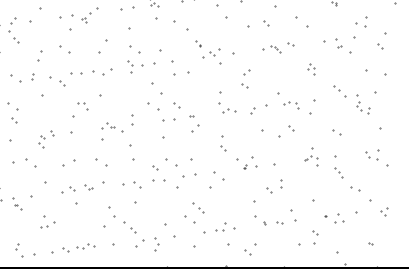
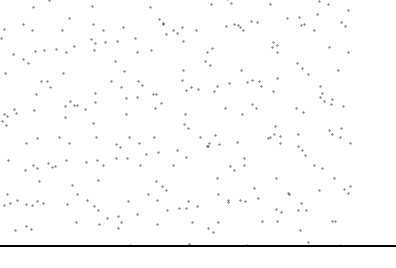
part: (363, 104) -> (326, 95), moved
part: (339, 218) -> (302, 207), moved
part: (85, 246) -> (34, 203), moved

